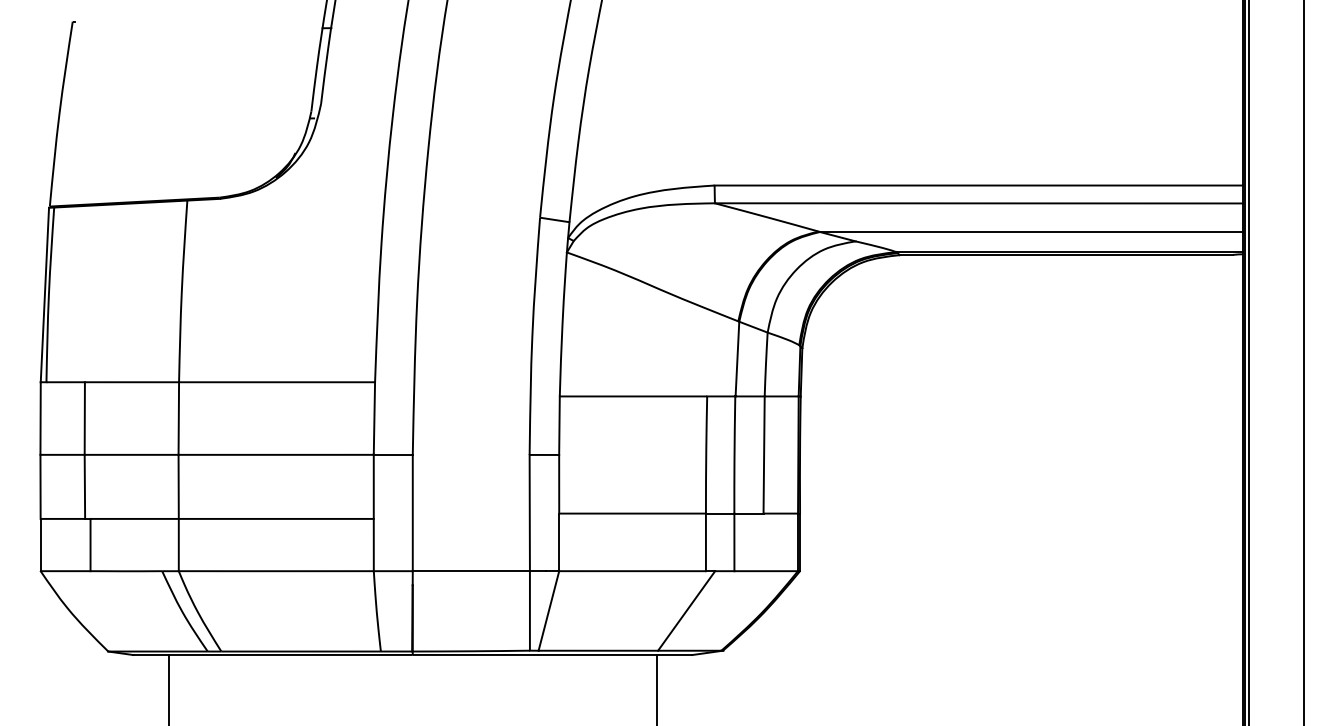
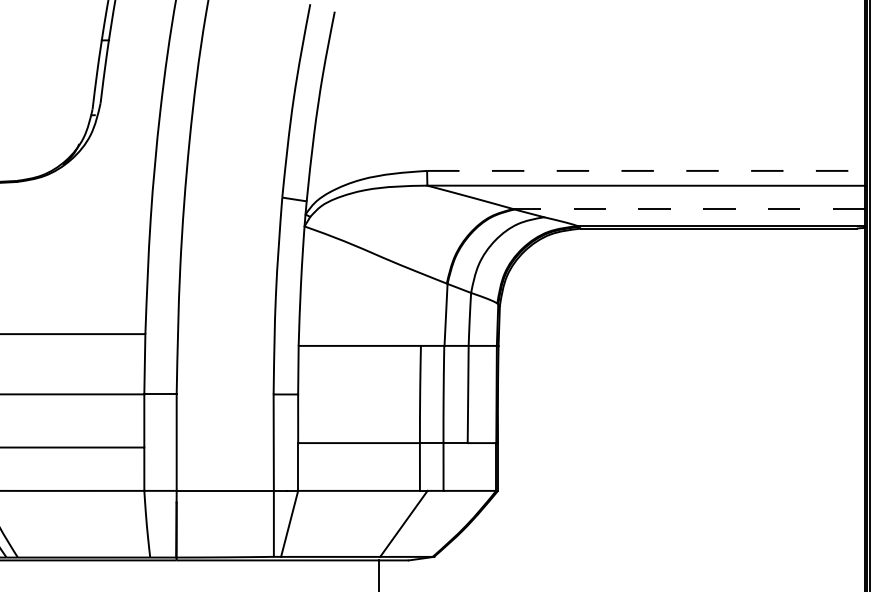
line: (978, 185) -> (646, 170), solid -> dashed
line: (1030, 231) -> (689, 209), solid -> dashed

